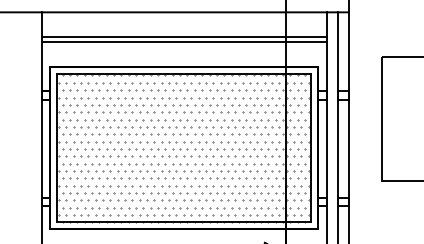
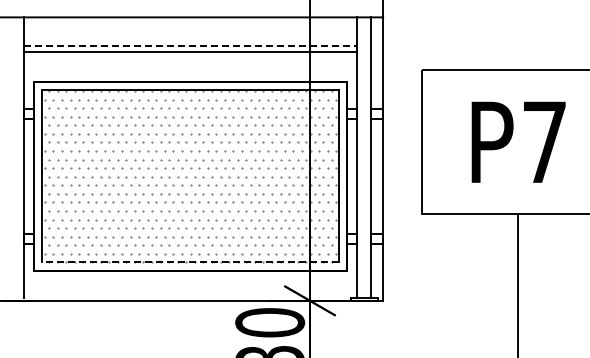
line: (184, 37) -> (191, 46), solid -> dashed
line: (182, 222) -> (189, 262), solid -> dashed

